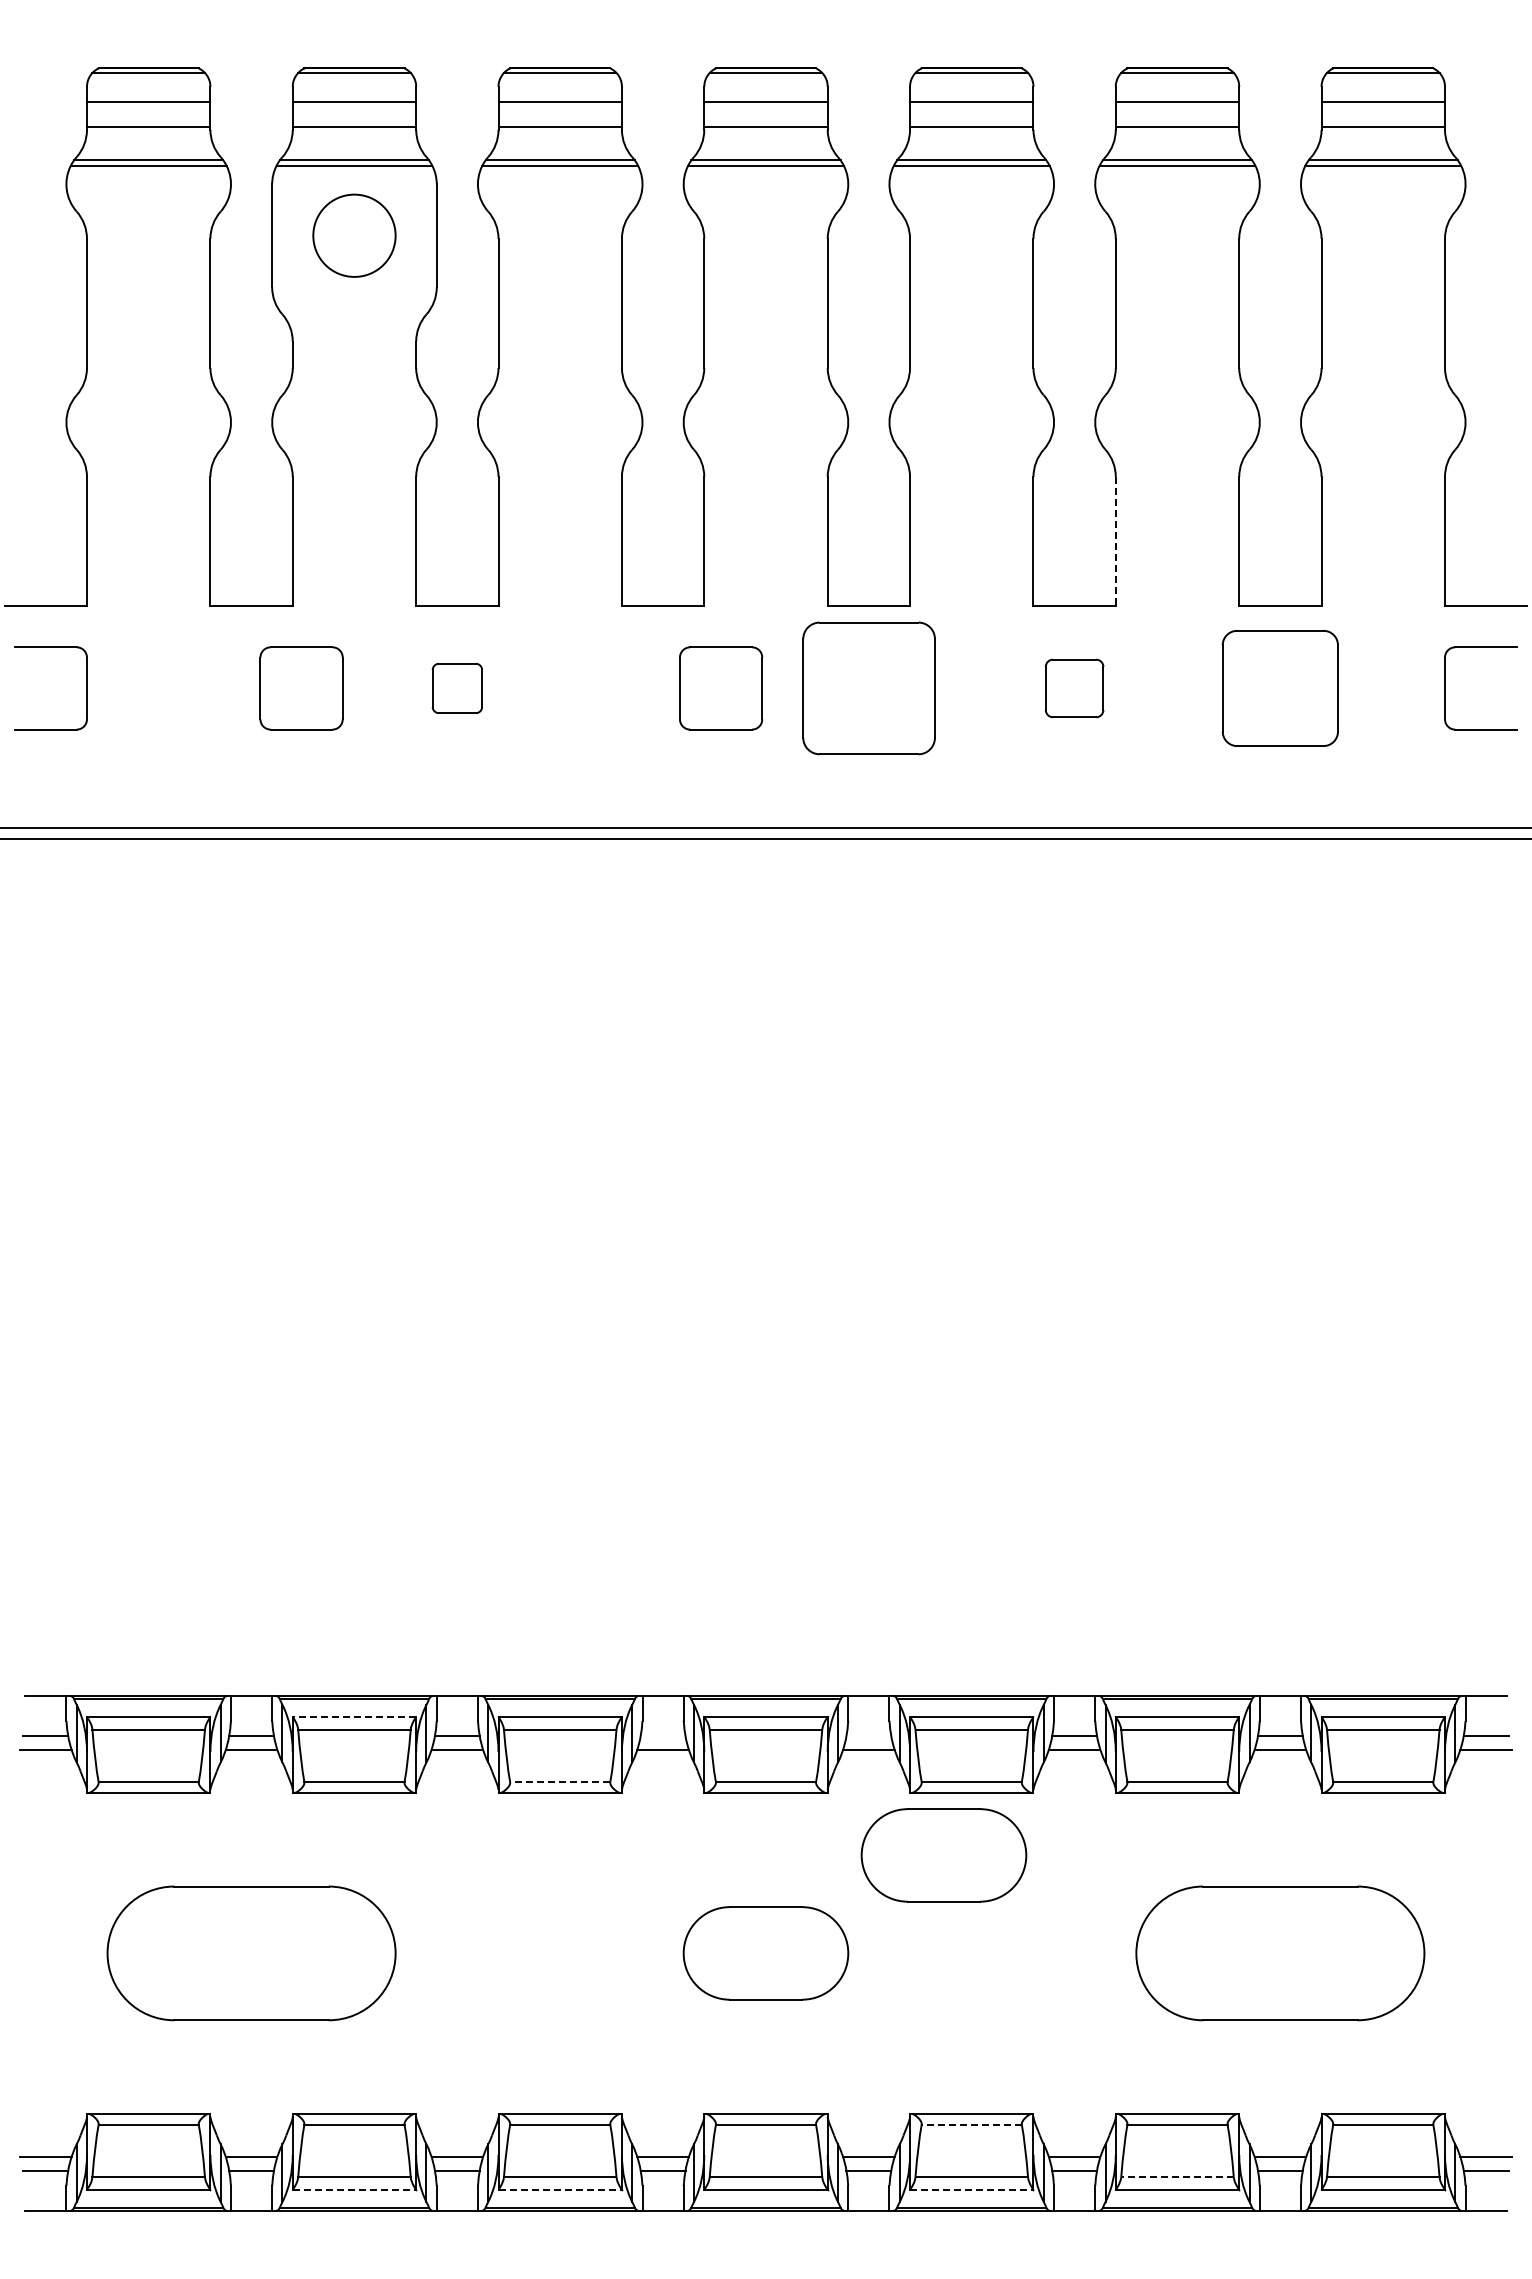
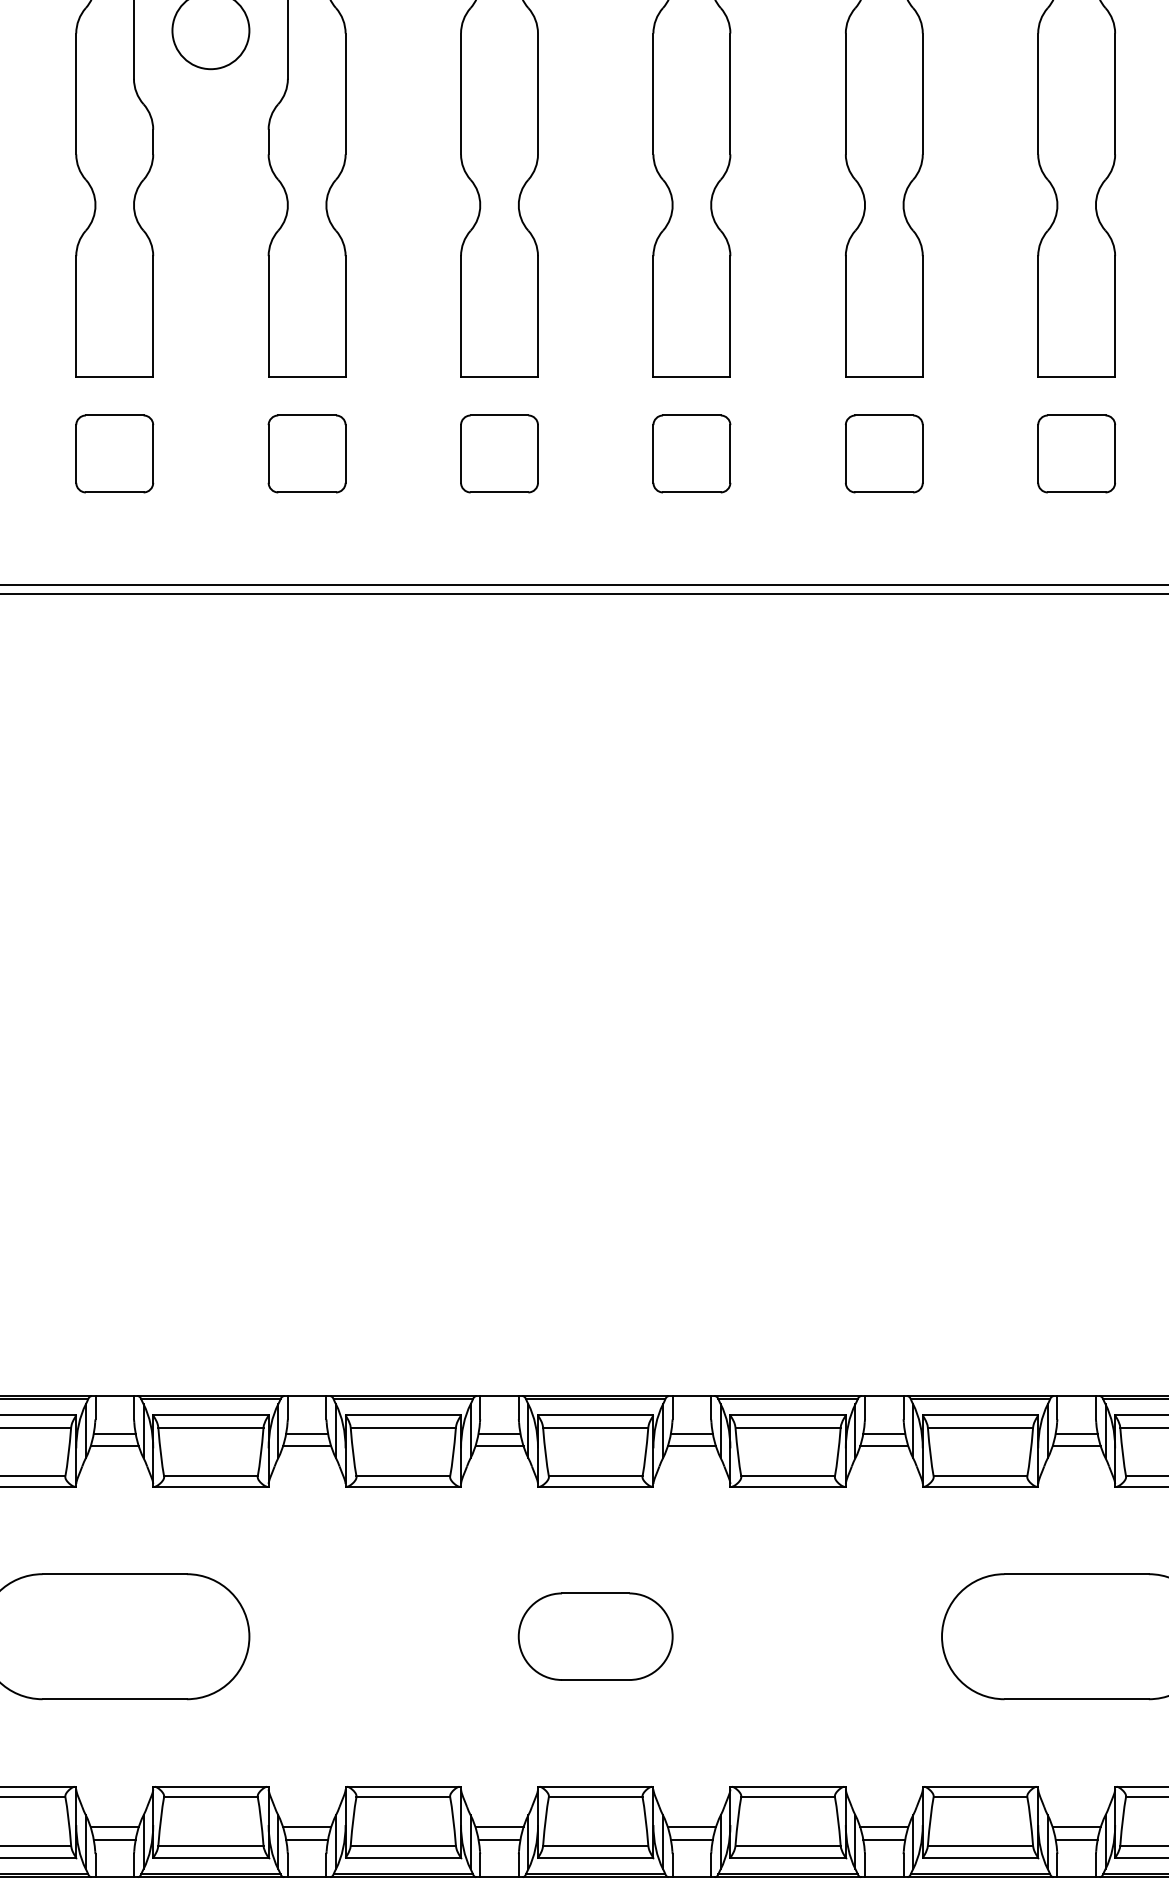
line: (1115, 541) -> (922, 316), dashed -> solid
part: (301, 688) -> (114, 454), moved
part: (457, 688) -> (307, 454), size x1.67
part: (721, 688) -> (499, 454), moved
part: (868, 688) -> (691, 454), size x0.62
part: (1074, 688) -> (884, 454), size x1.43
part: (1280, 688) -> (1076, 454), size x0.71
line: (354, 1716) -> (210, 1415), dashed -> solid
line: (662, 1736) -> (498, 1433), added
line: (868, 1736) -> (691, 1433), added
line: (559, 1781) -> (402, 1475), dashed -> solid
part: (943, 1855) -> (761, 1545), removed
line: (971, 2125) -> (787, 1797), dashed -> solid
line: (1177, 2176) -> (980, 1845), dashed -> solid
line: (354, 2190) -> (210, 1858), dashed -> solid
line: (560, 2190) -> (403, 1858), dashed -> solid
line: (971, 2190) -> (787, 1858), dashed -> solid

